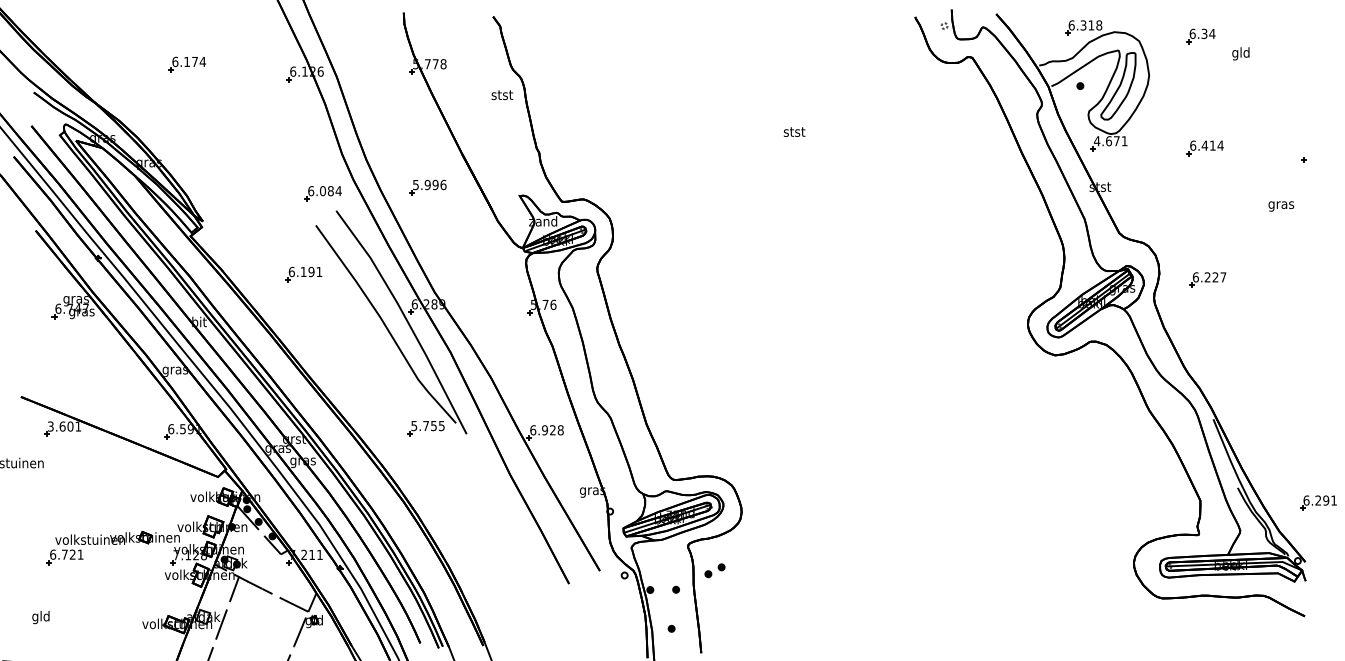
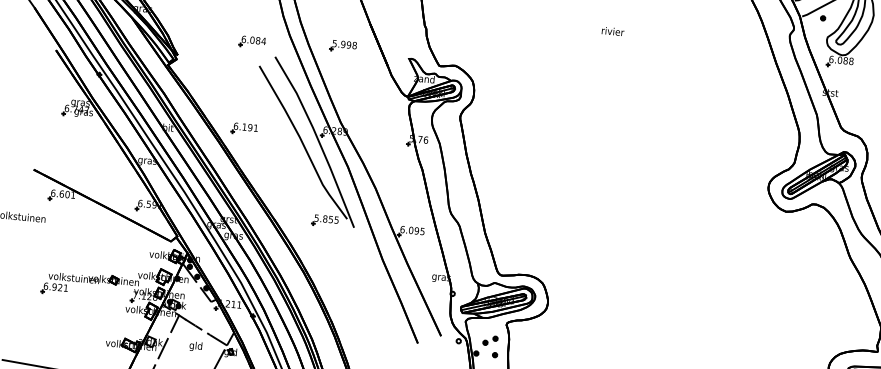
text: (794, 131) -> (612, 31), stst -> rivier
text: (1110, 141) -> (841, 60), 4.671 -> 6.088
text: (443, 184) -> (354, 45), 5.996 -> 5.998
part: (322, 193) -> (251, 41), moved
part: (303, 274) -> (244, 128), moved
text: (426, 425) -> (325, 218), 5.755 -> 5.855
text: (50, 426) -> (53, 193), 3.601 -> 6.601
text: (552, 430) -> (416, 231), 6.928 -> 6.095
text: (64, 554) -> (54, 286), 6.721 -> 6.921
part: (714, 570) -> (490, 340), moved
text: (40, 617) -> (195, 346), moved

